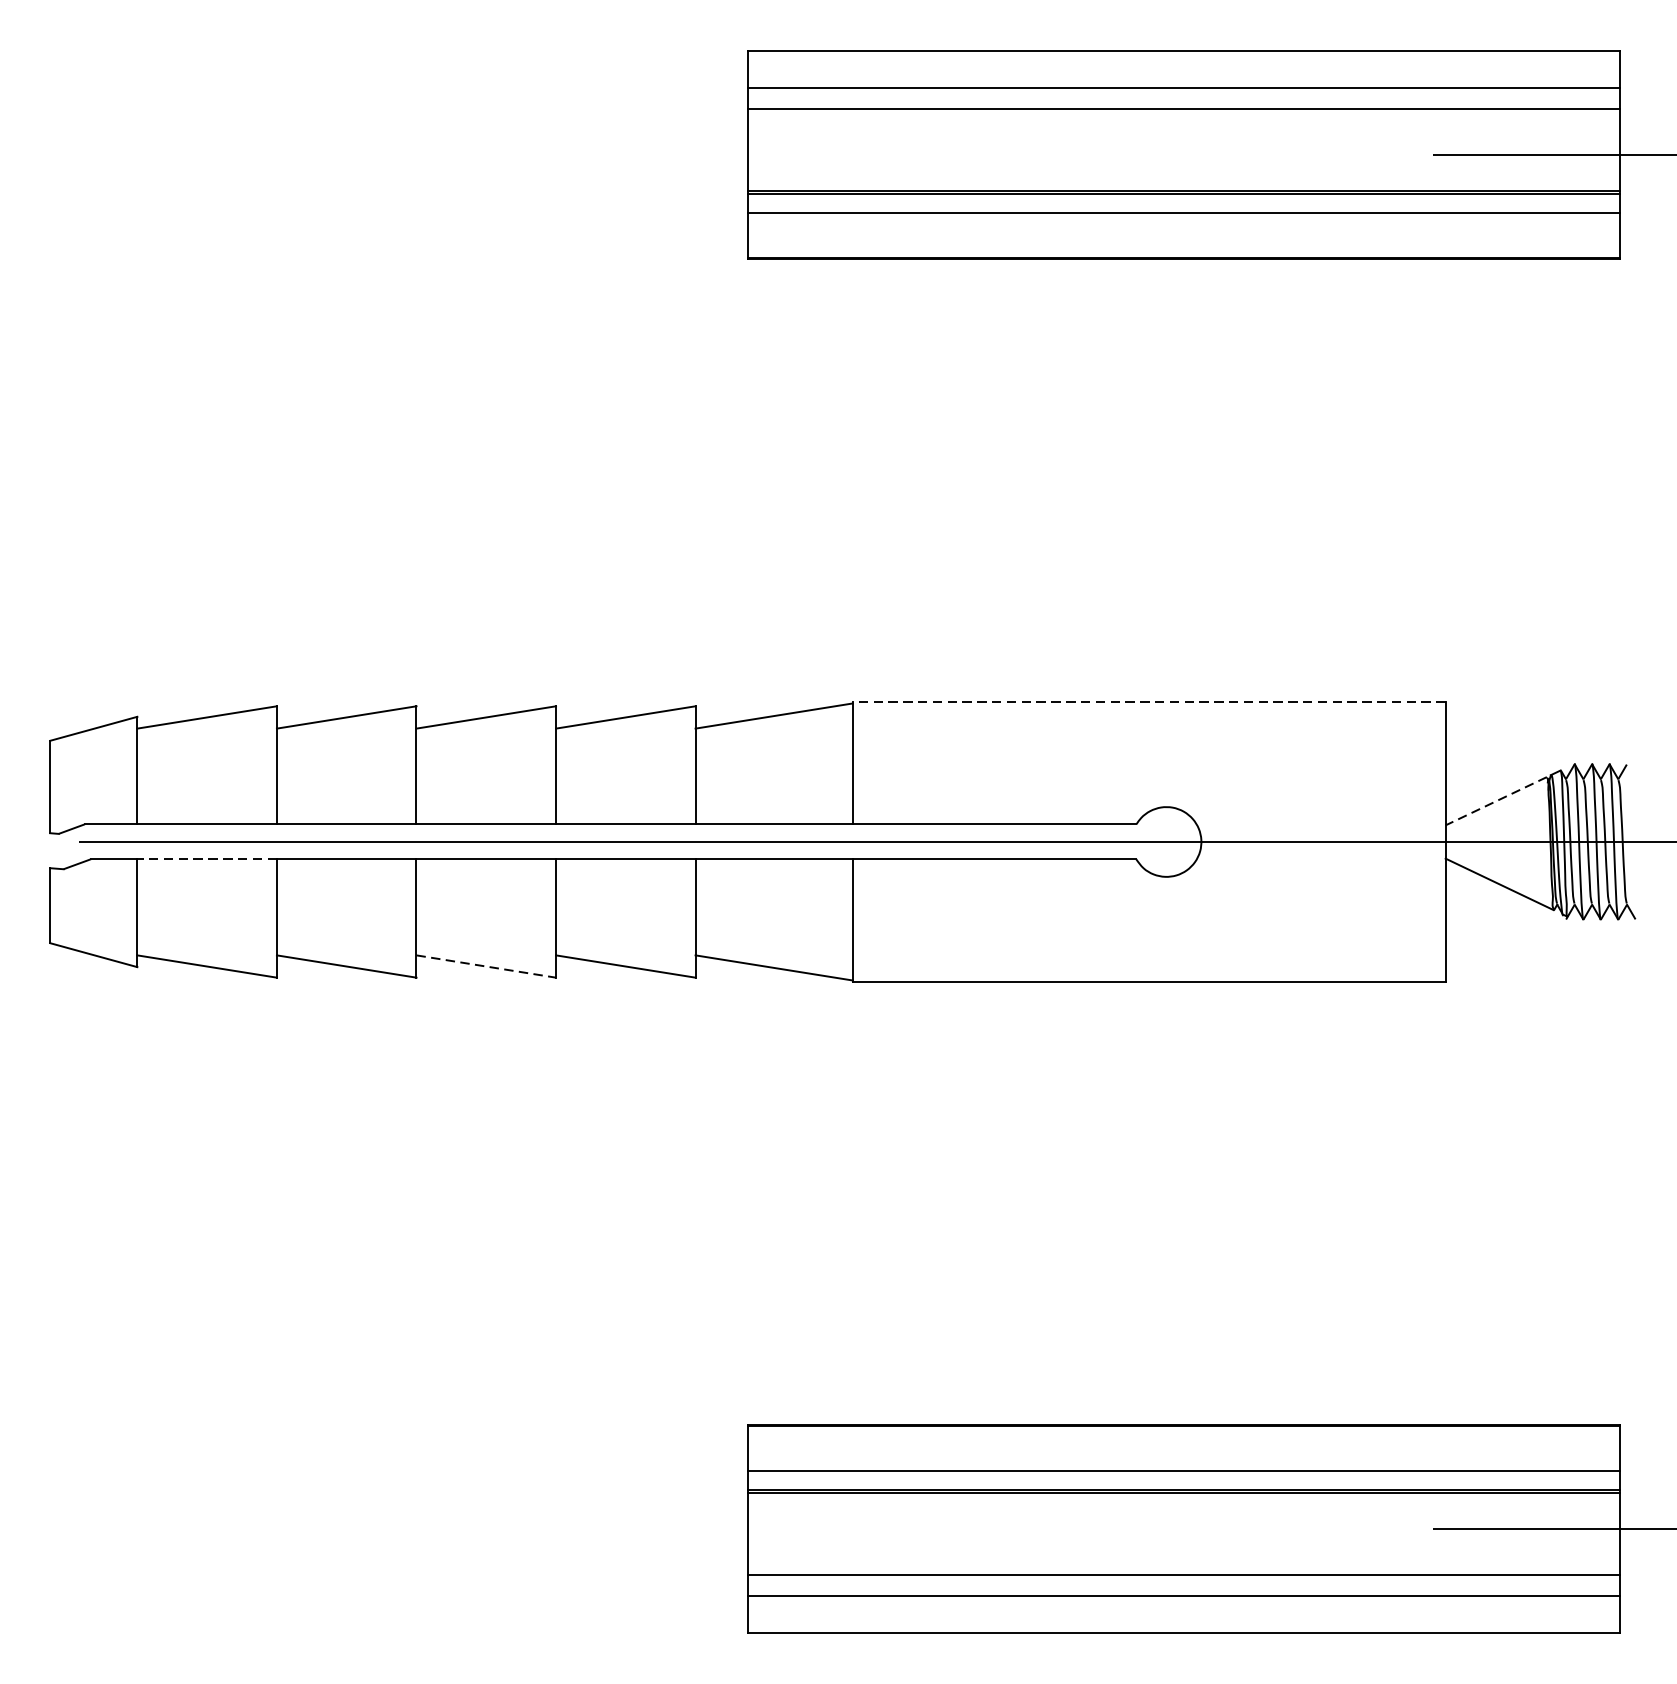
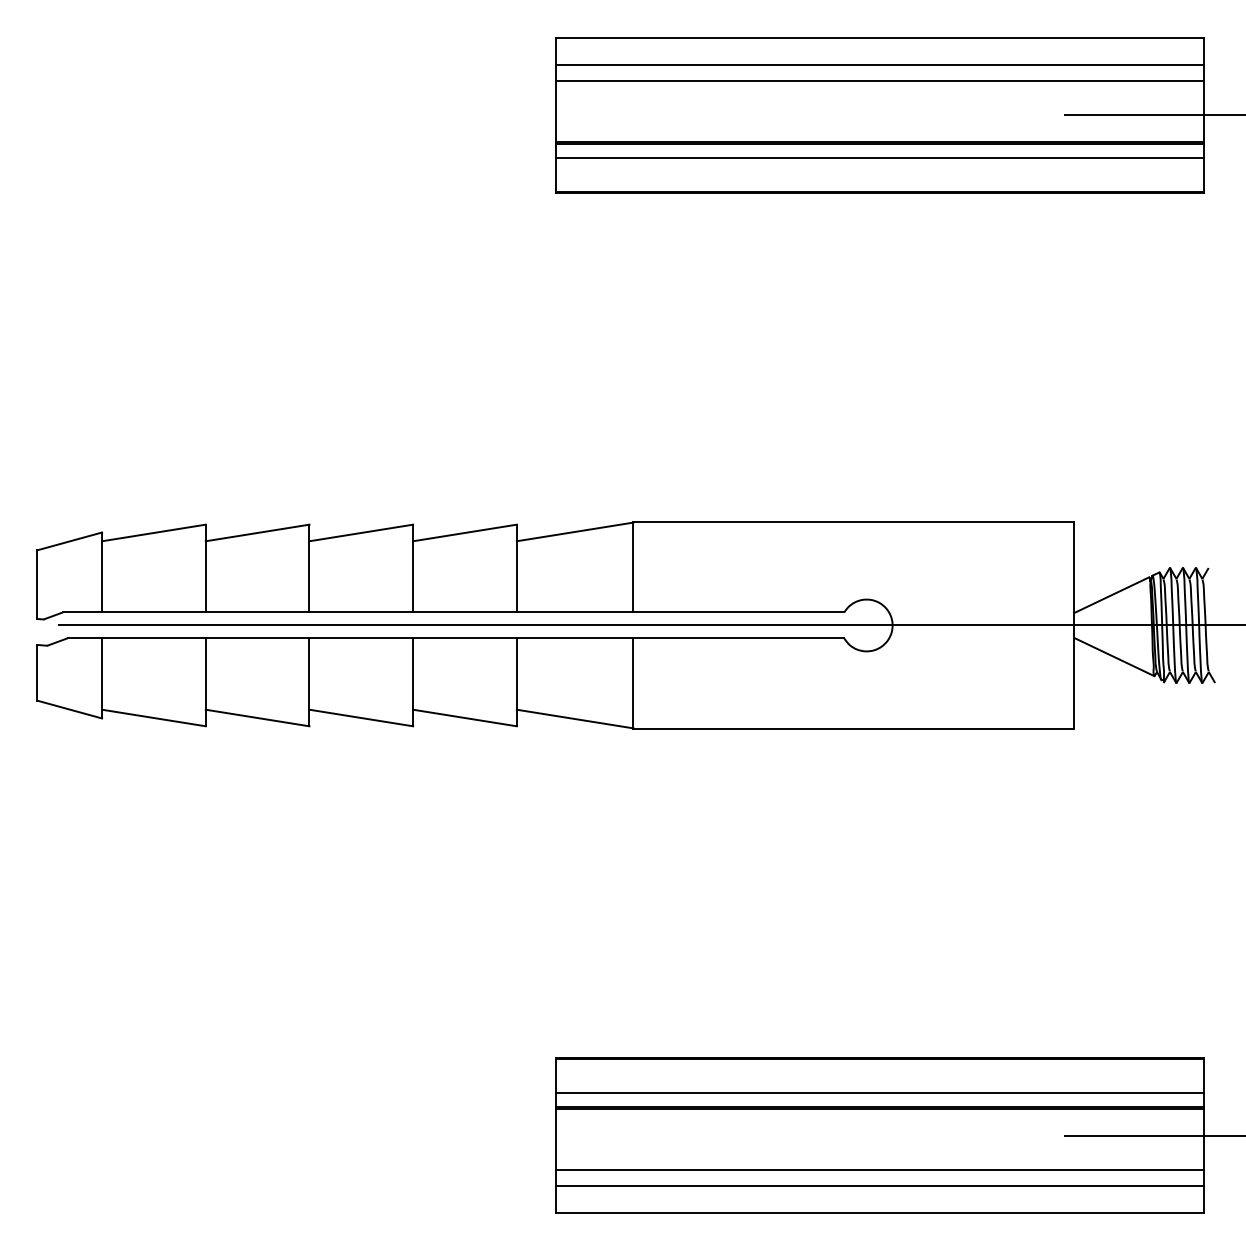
line: (1148, 702) -> (853, 521), dashed -> solid
line: (1496, 801) -> (1111, 595), dashed -> solid
line: (206, 859) -> (153, 638), dashed -> solid
line: (486, 967) -> (361, 718), dashed -> solid

